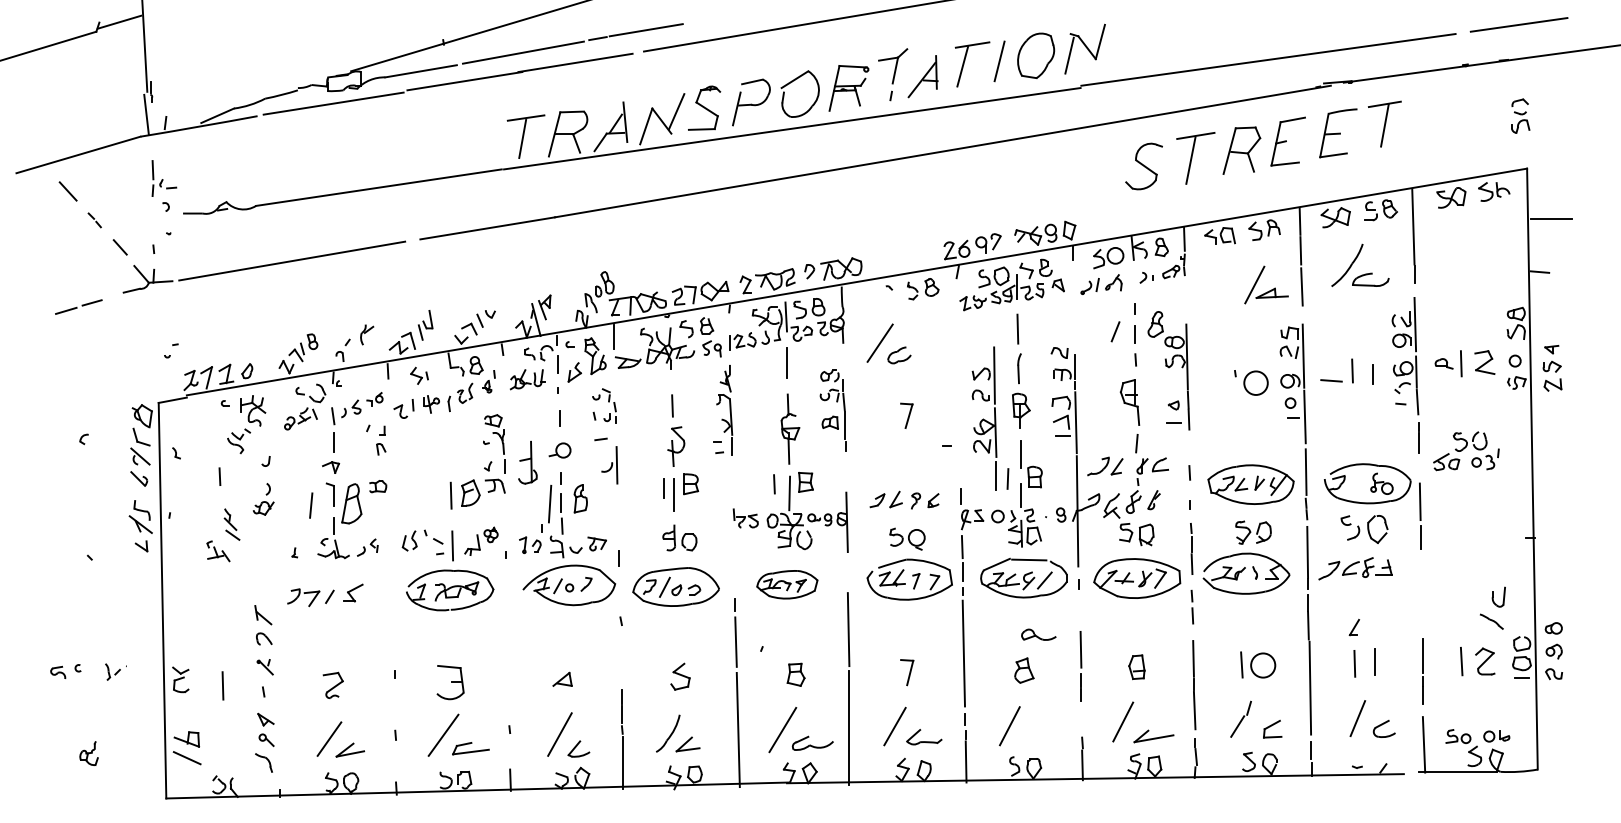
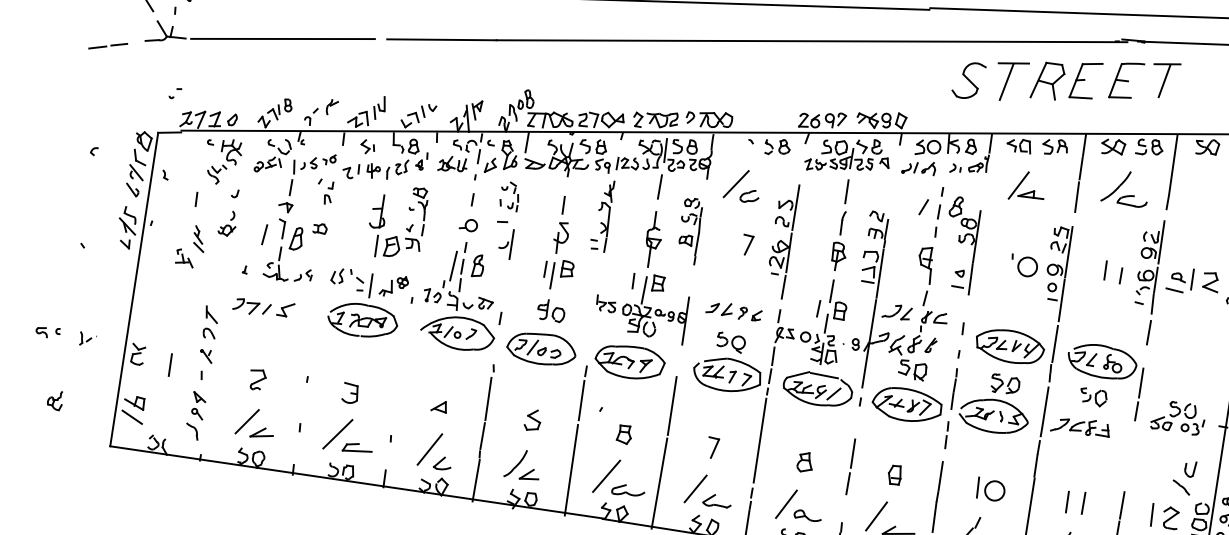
part: (1269, 290) -> (1029, 191), moved
line: (1331, 380) -> (1174, 290), moved
part: (984, 418) -> (782, 240), moved
part: (1466, 451) -> (1178, 417), moved
part: (527, 462) -> (378, 211), moved
part: (351, 503) -> (296, 238), size x0.71
part: (1364, 529) -> (1093, 397), size x0.71
part: (787, 584) -> (630, 362), size x1.43
part: (1353, 627) -> (1090, 359), moved
part: (1038, 634) -> (807, 515), moved
line: (620, 659) -> (487, 398), added
part: (450, 682) -> (350, 393), size x0.71

